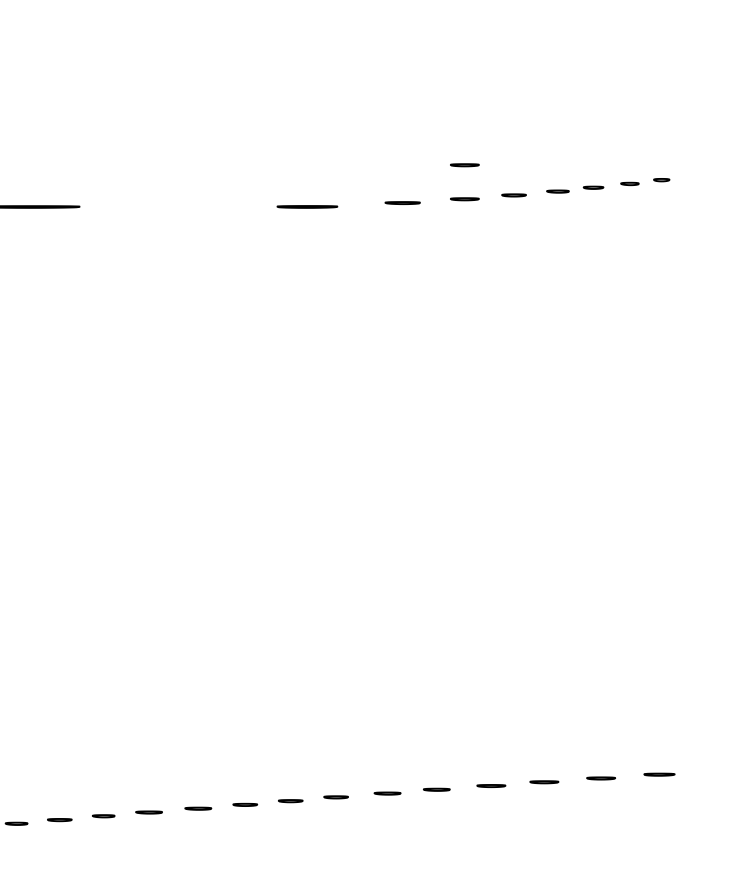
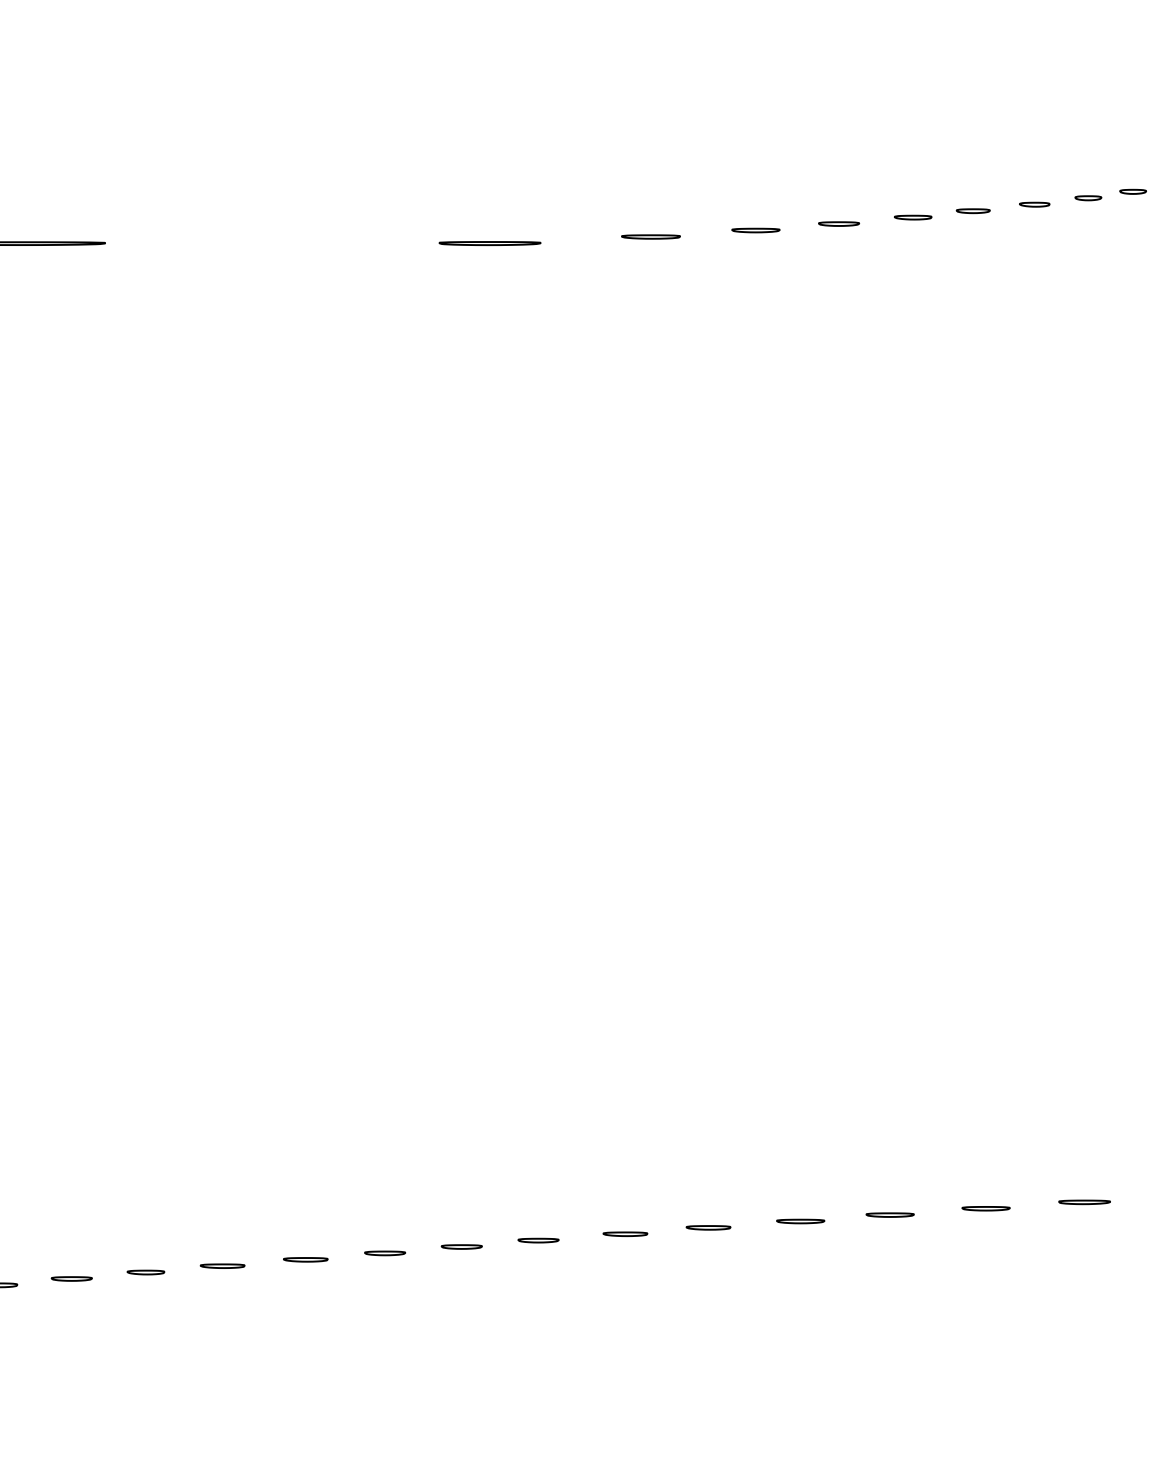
line: (464, 165) -> (755, 173), removed
part: (687, 176) -> (1131, 192), added

